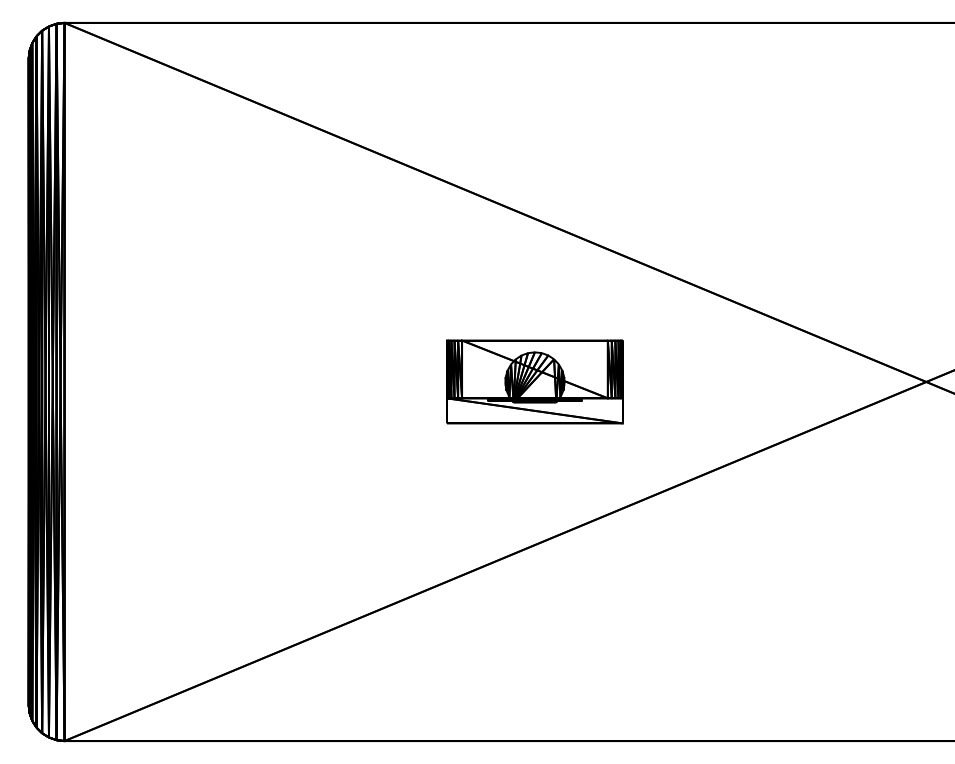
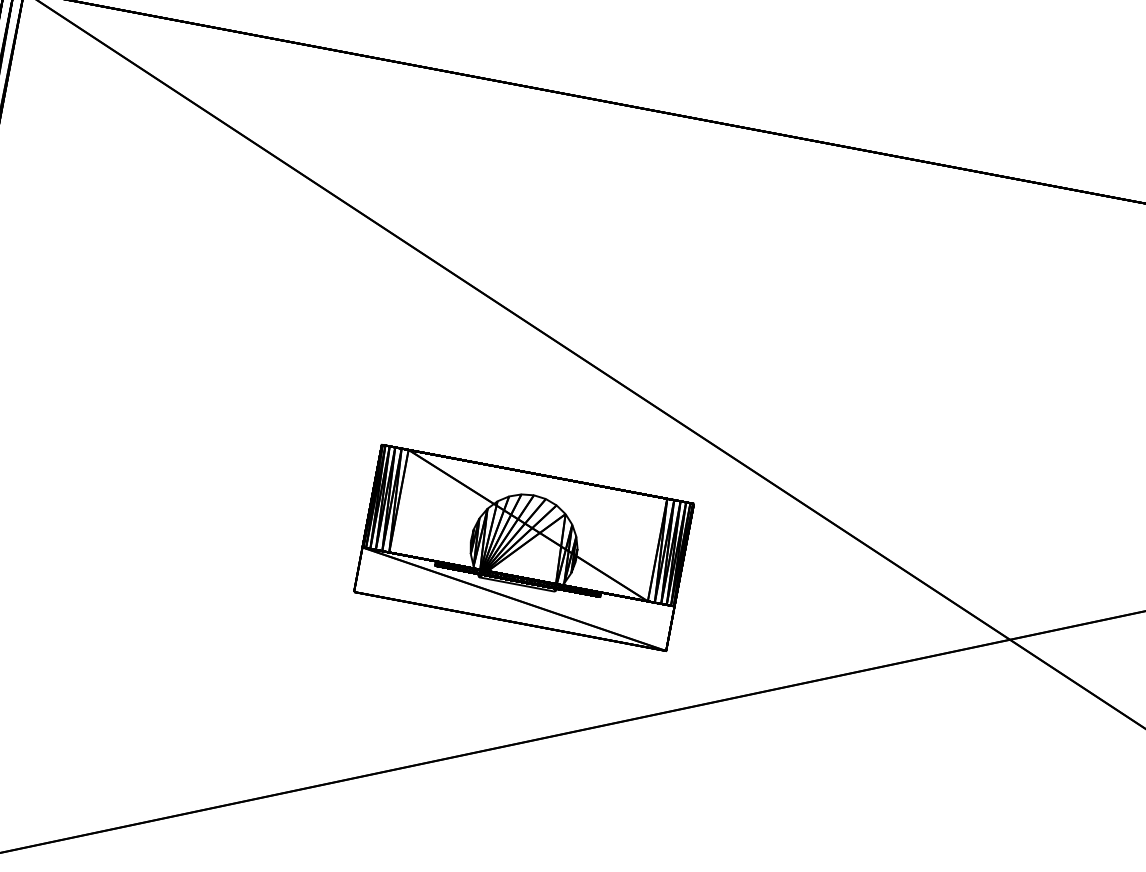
part: (534, 381) -> (523, 547), size x1.43

